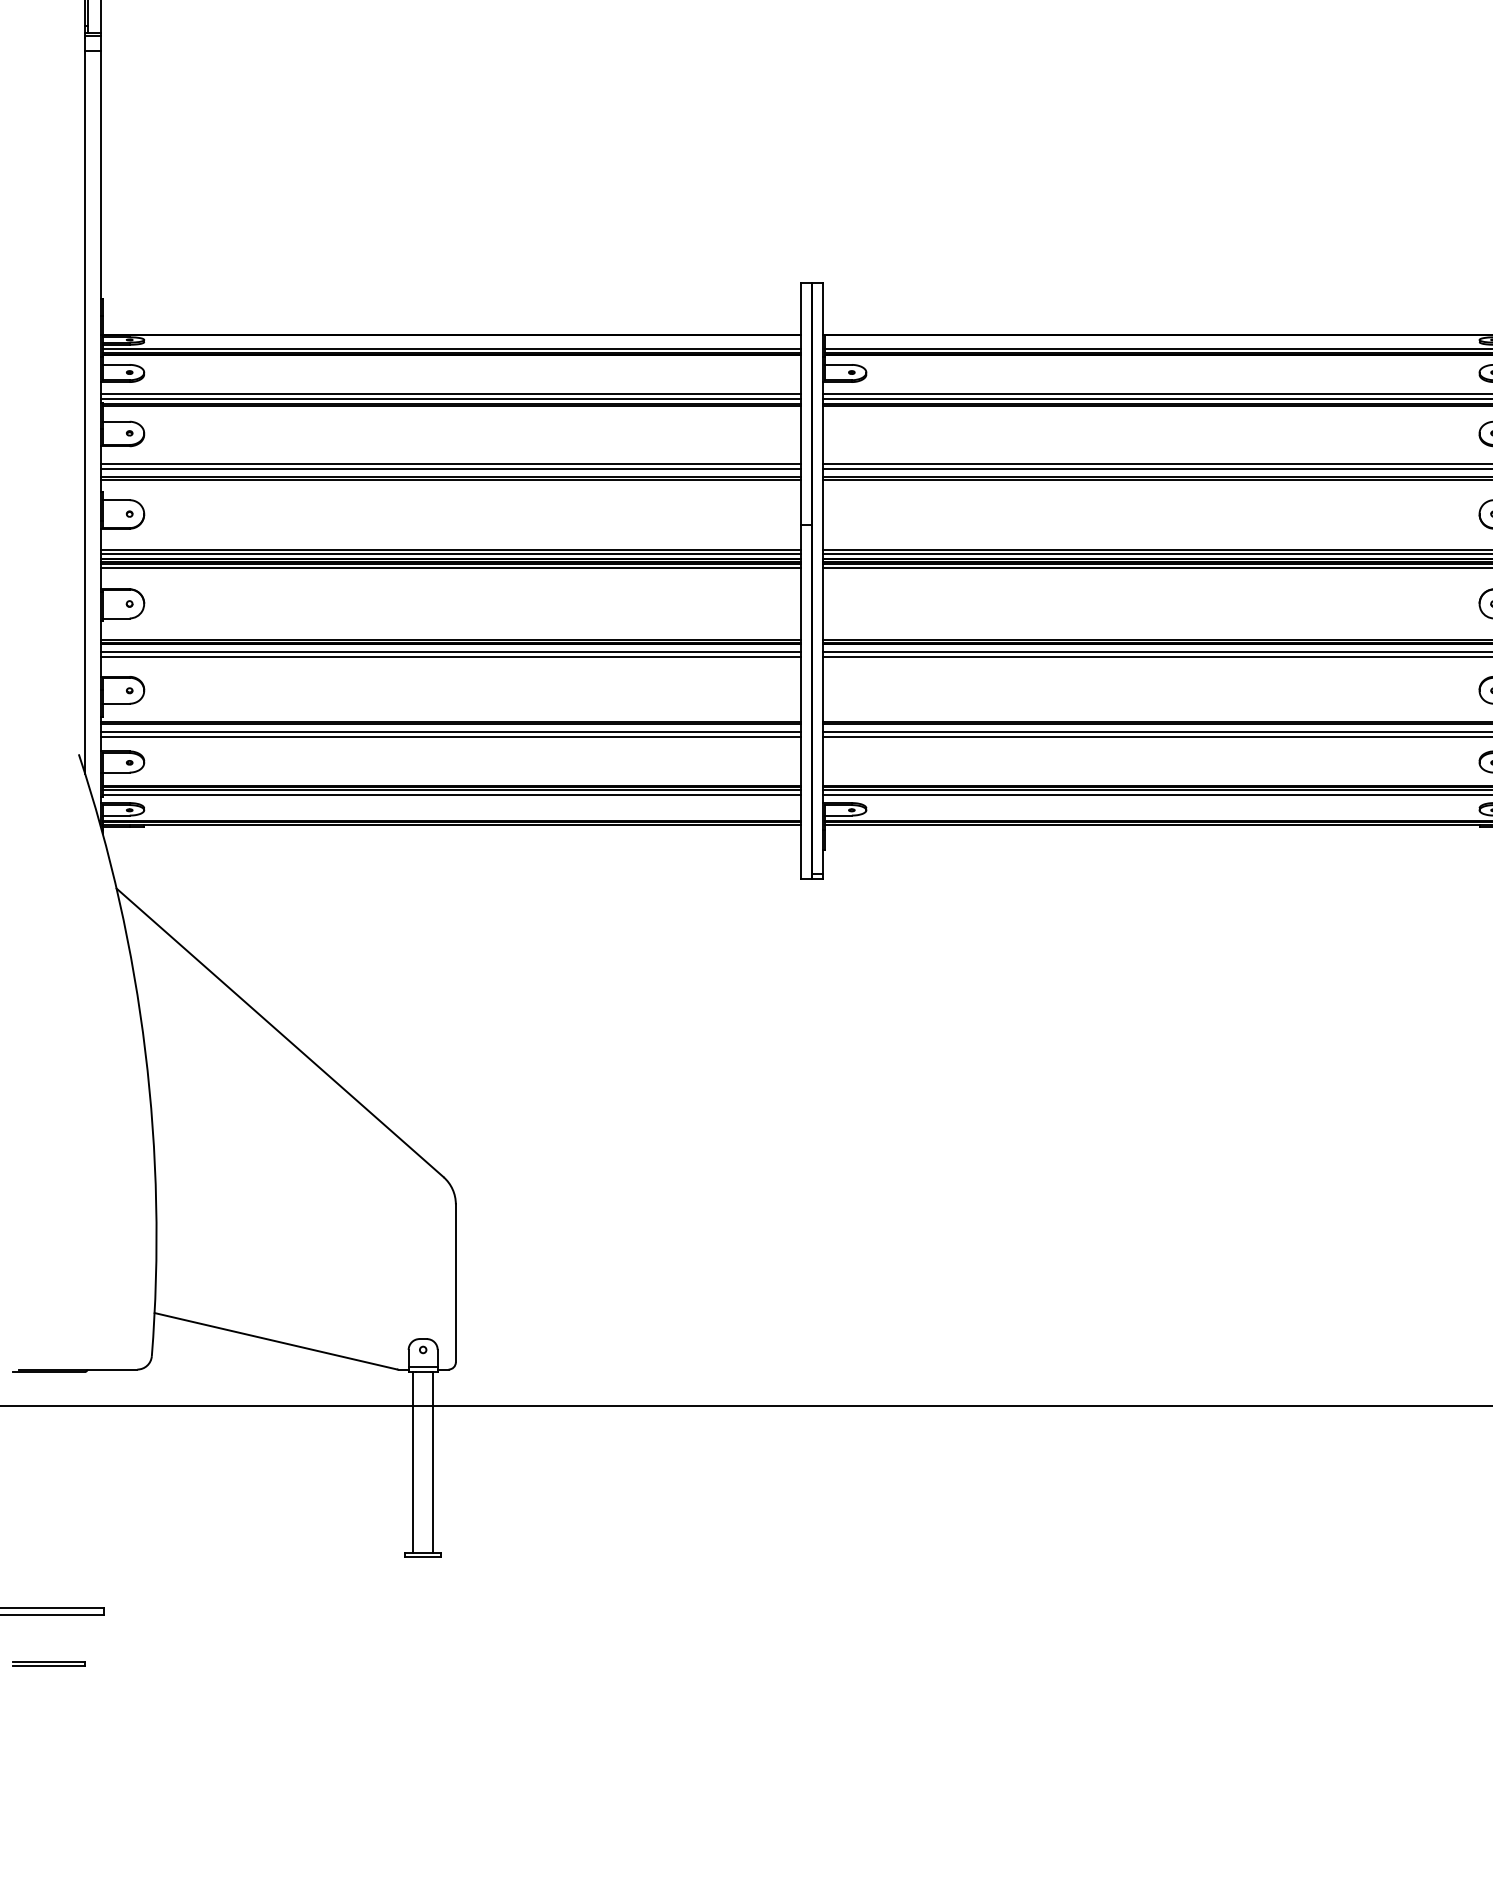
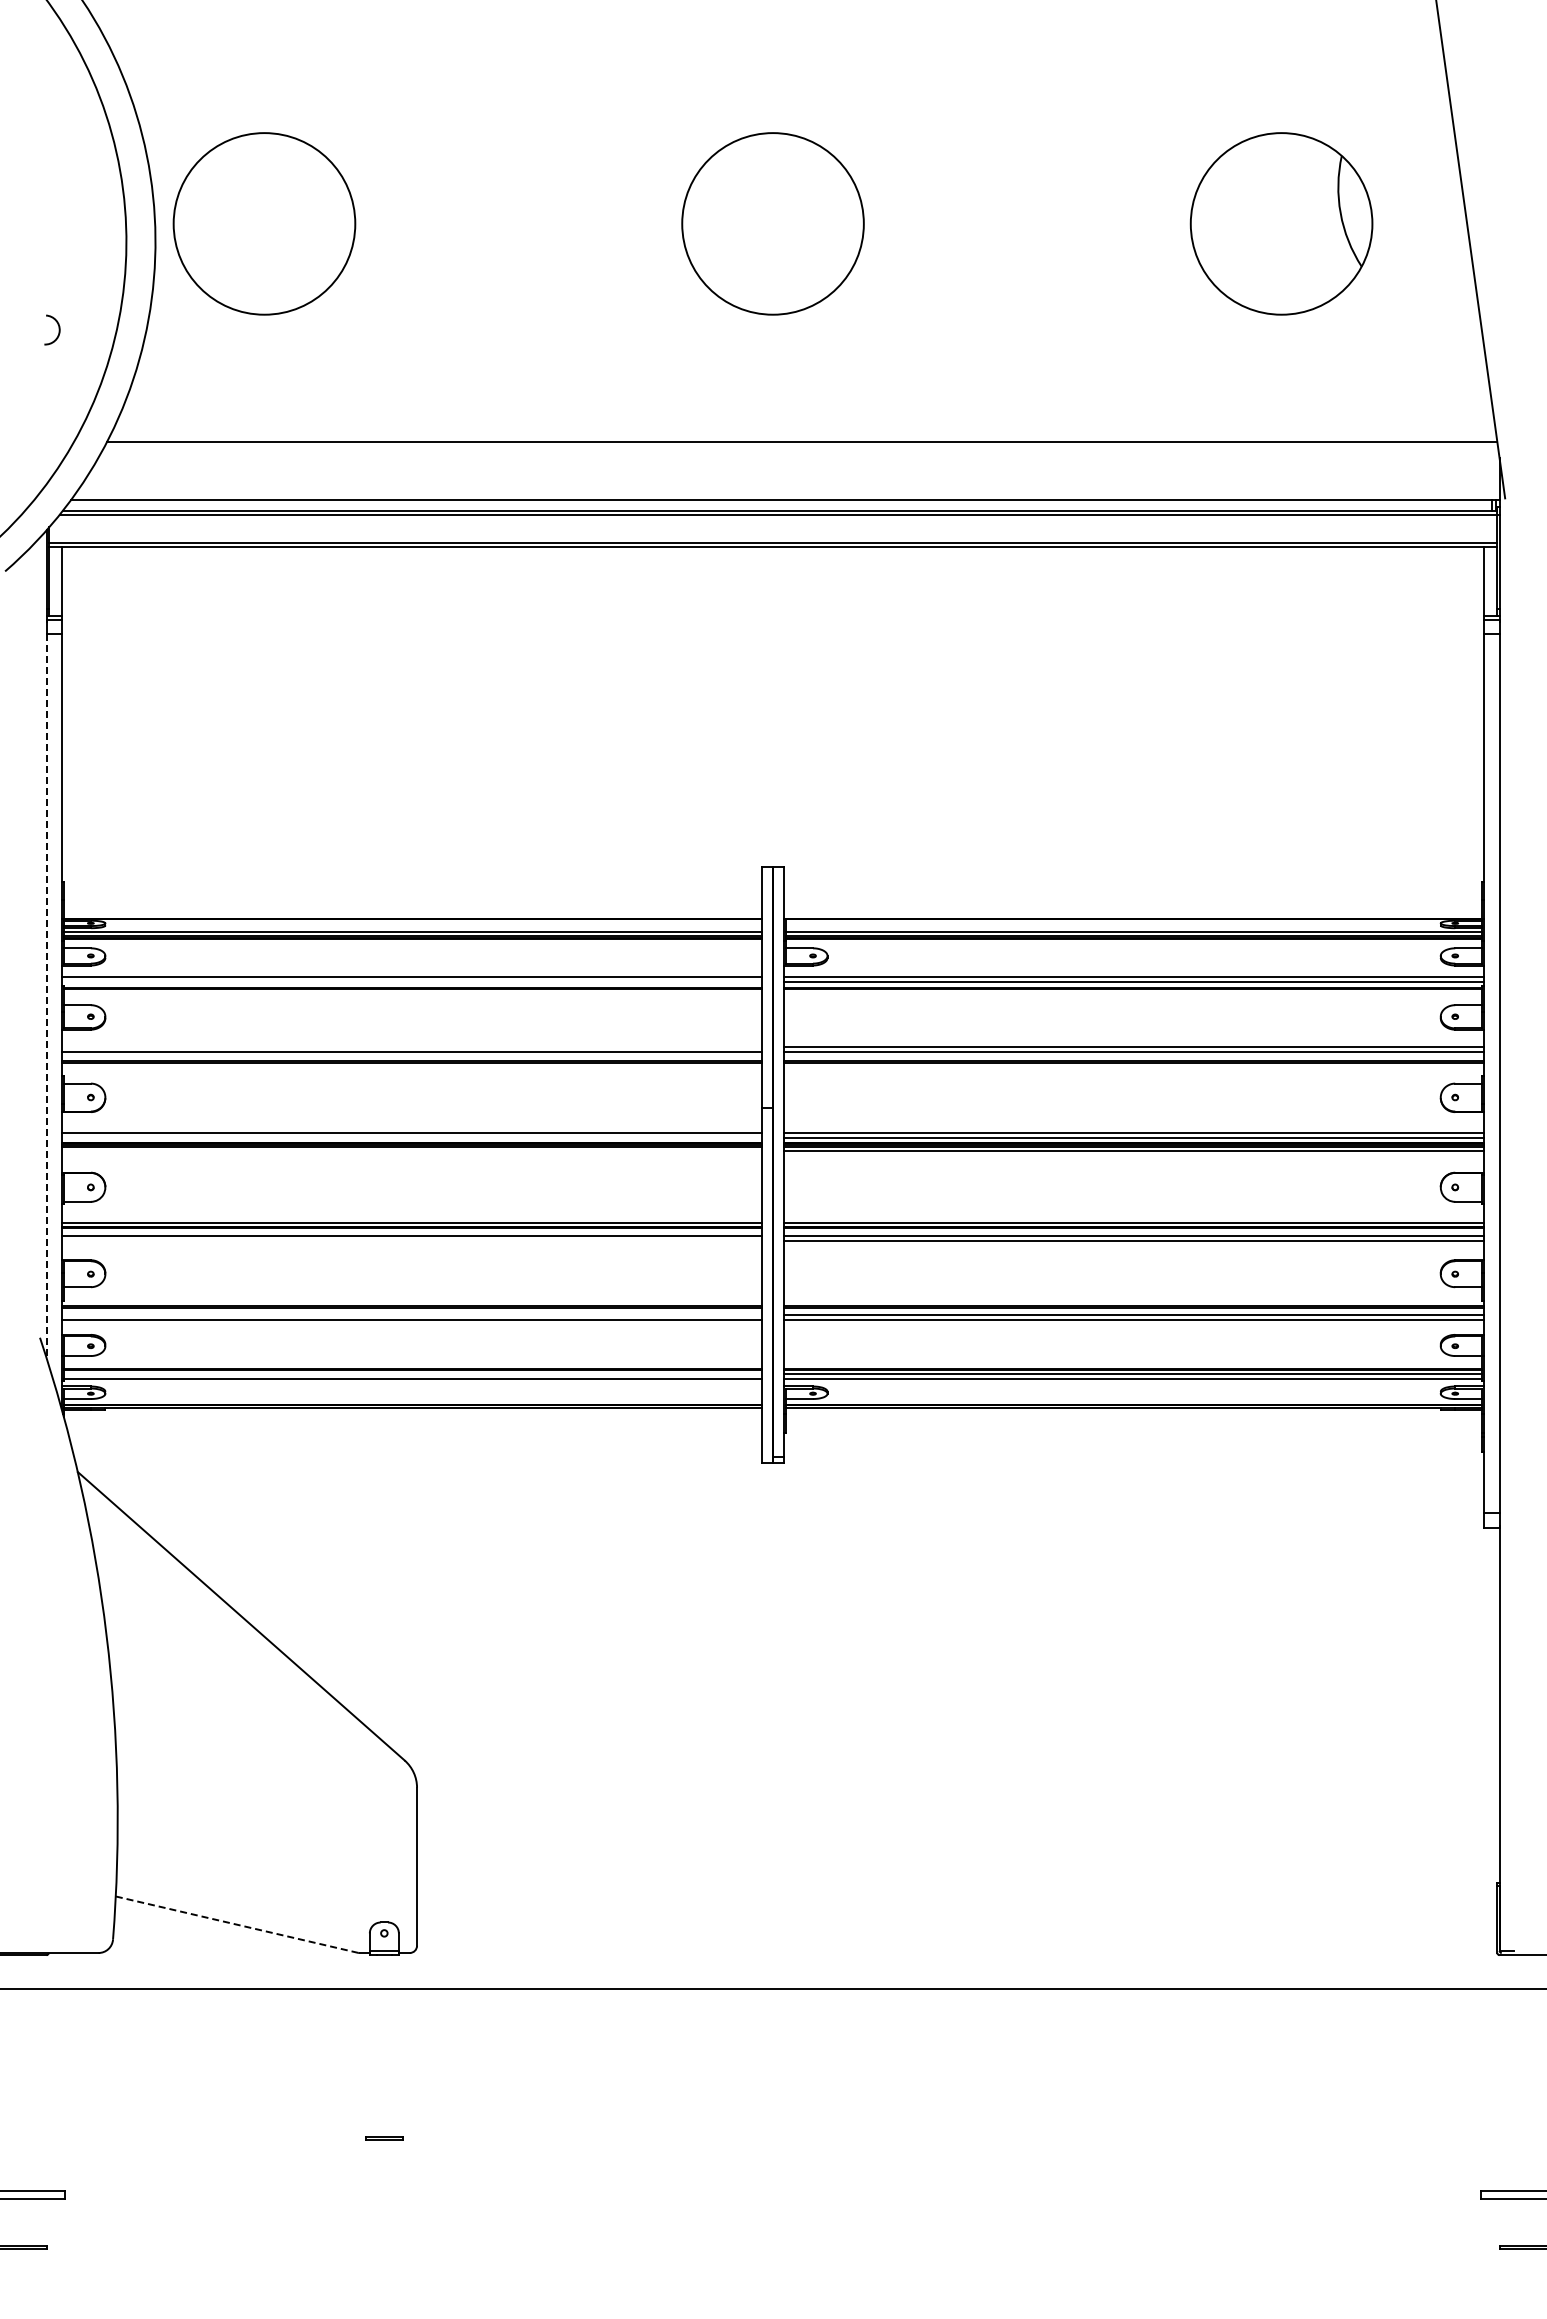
line: (450, 398) -> (411, 981), removed
line: (85, 413) -> (46, 996), solid -> dashed
line: (450, 464) -> (411, 1047), removed
line: (450, 554) -> (411, 1137), removed
line: (450, 568) -> (411, 1151), removed
line: (450, 657) -> (411, 1240), removed
line: (450, 732) -> (411, 1315), removed
line: (451, 790) -> (412, 1373), removed
line: (276, 1341) -> (237, 1924), solid -> dashed
line: (413, 1462) -> (374, 2045), removed
line: (433, 1462) -> (394, 2045), removed

